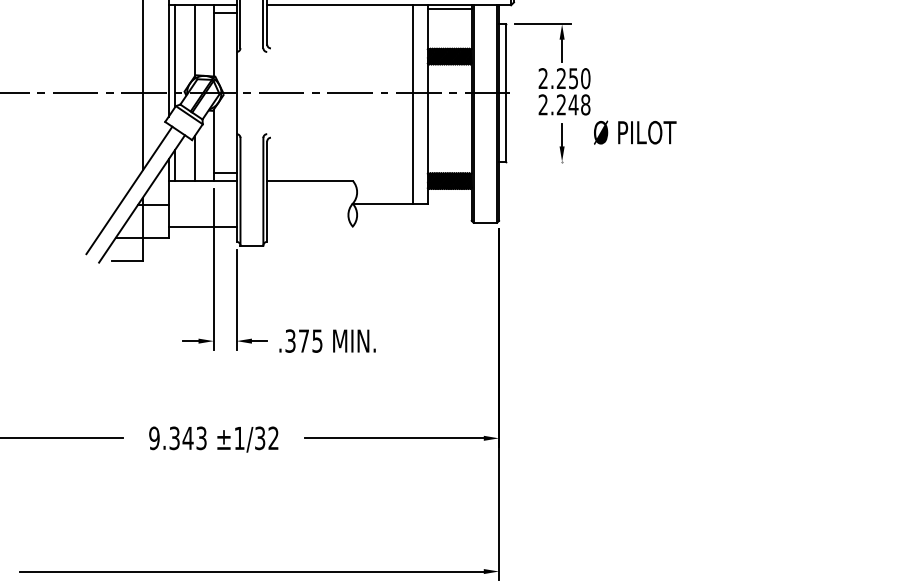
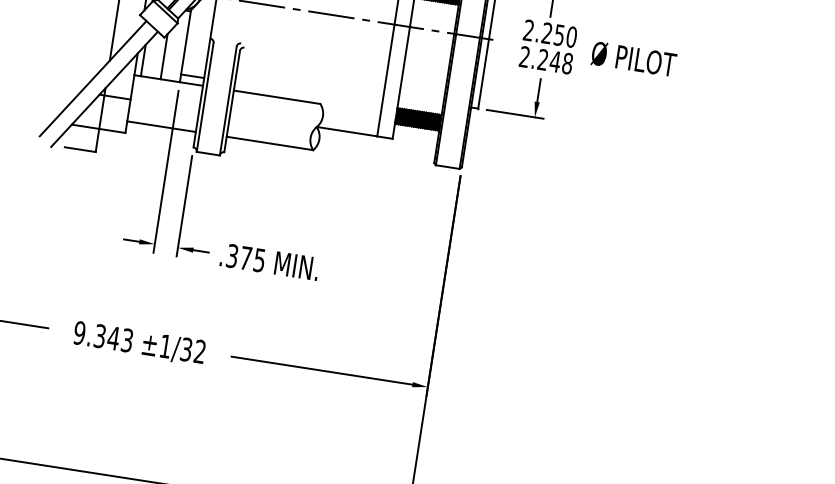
text: (635, 132) -> (634, 59), moved
line: (542, 161) -> (515, 114), added
line: (309, 226) -> (269, 143), added

